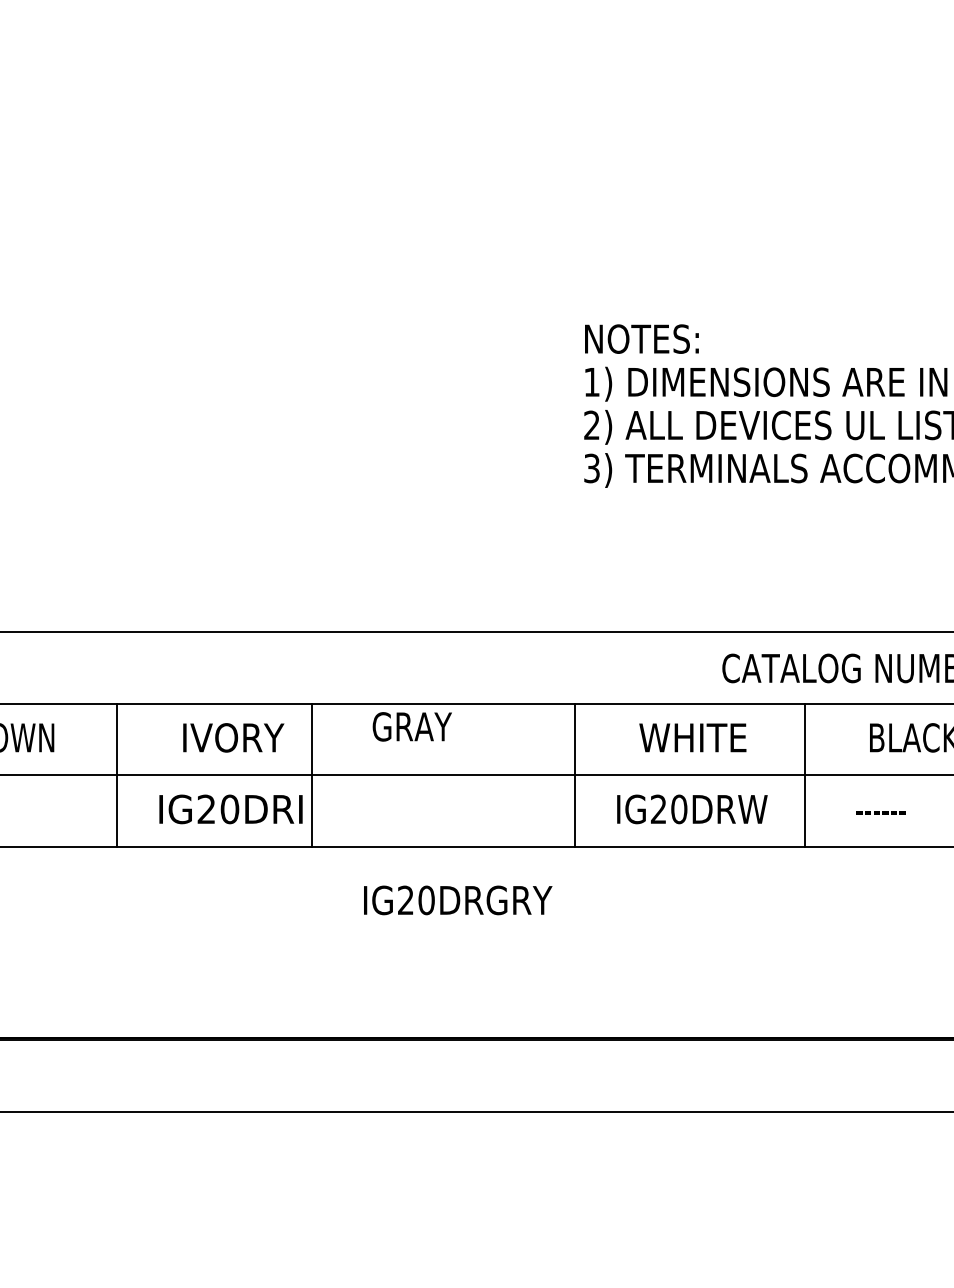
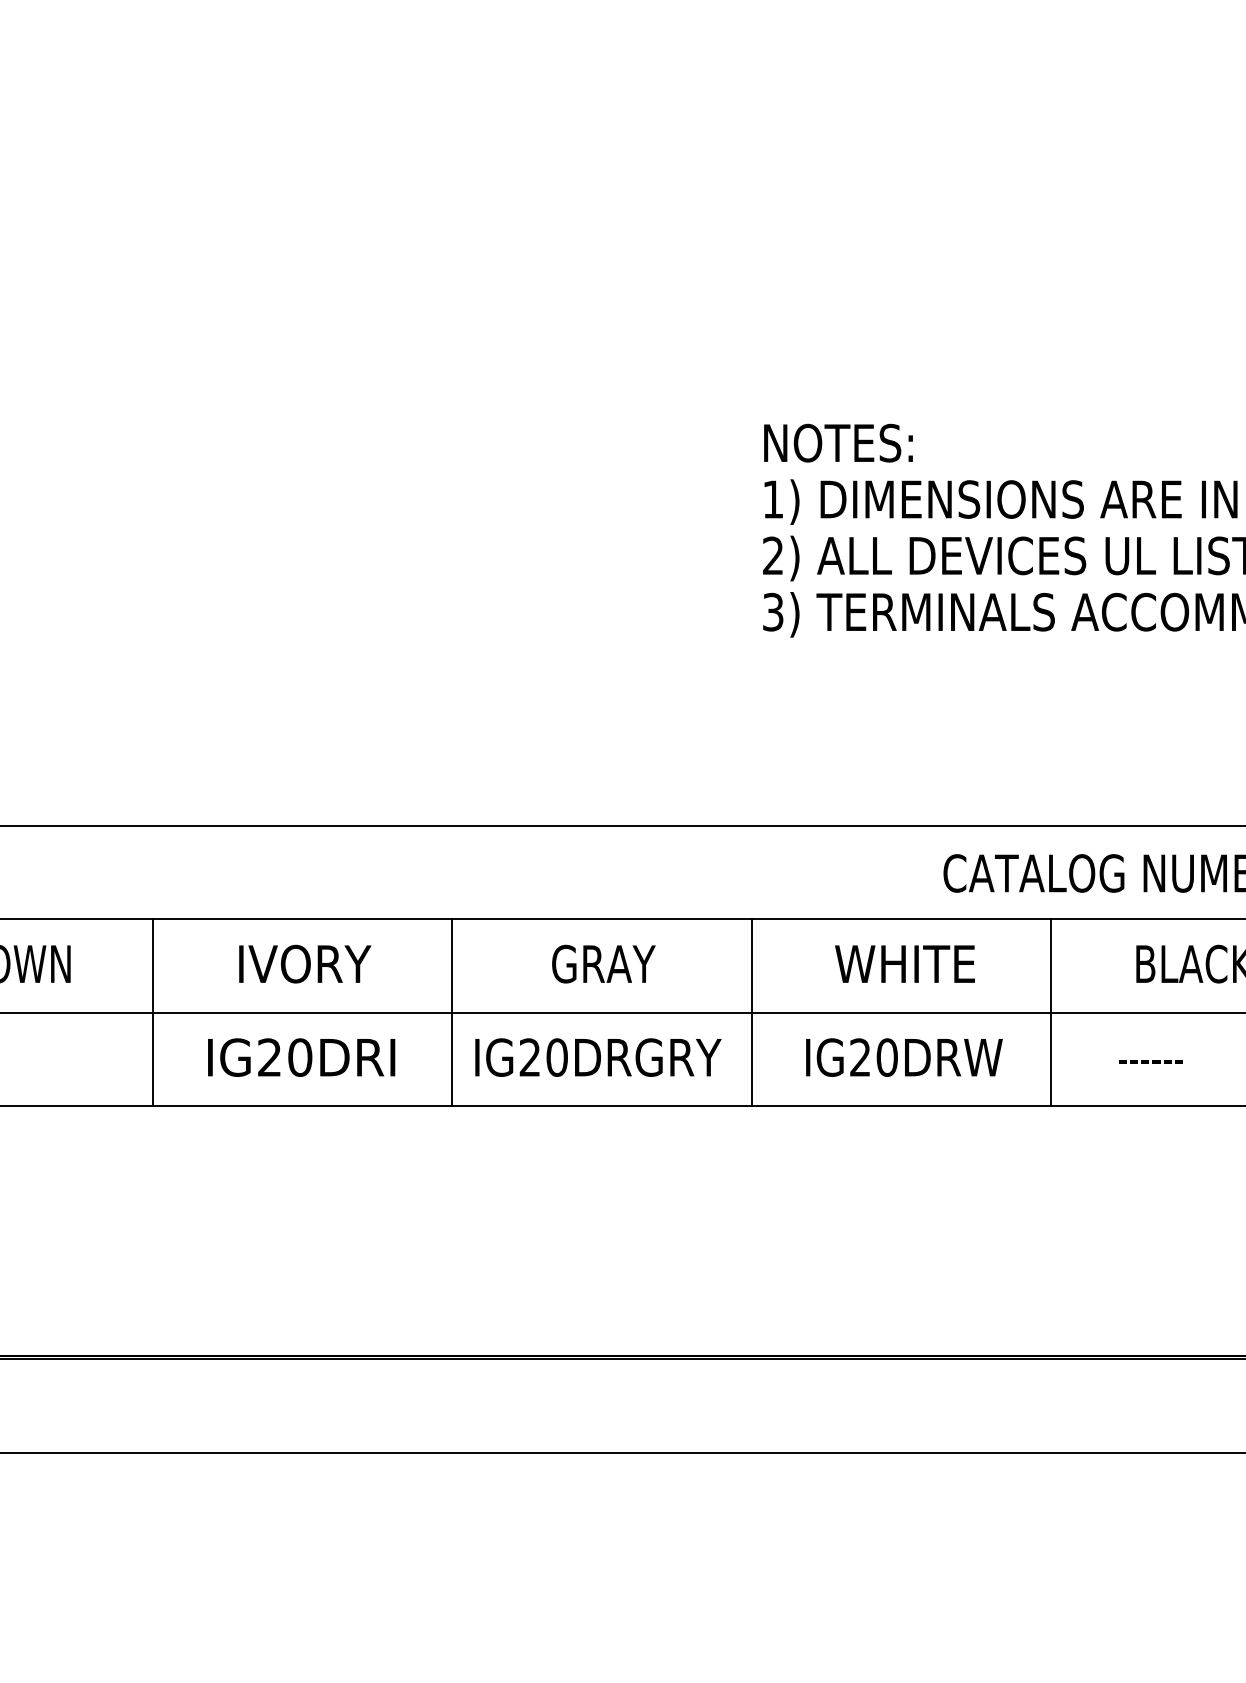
text: (411, 726) -> (602, 963), moved
line: (312, 774) -> (452, 1011), moved
text: (458, 900) -> (598, 1057), moved

